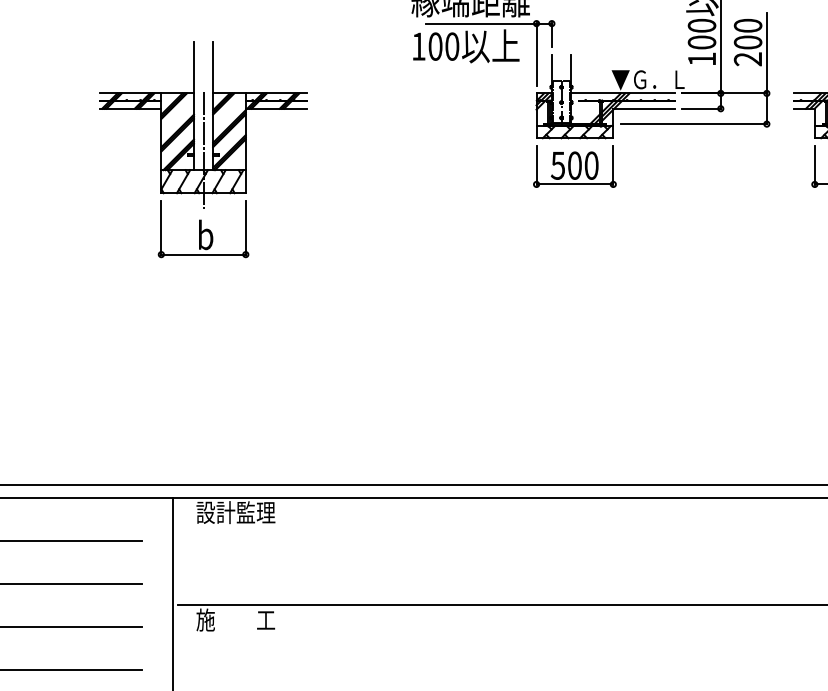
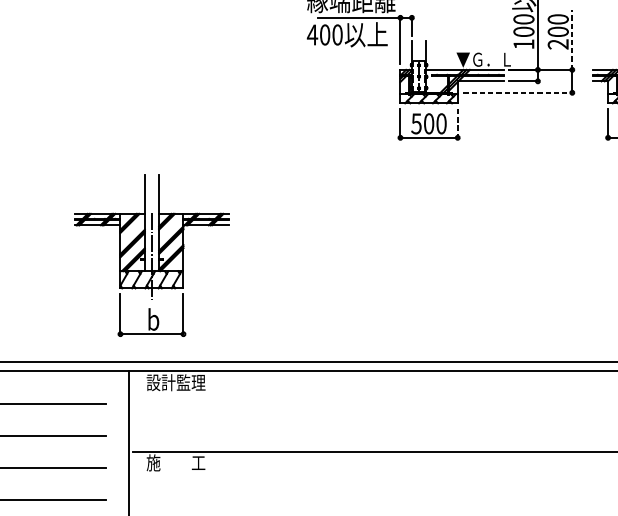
text: (418, 46) -> (312, 34), 100 -> 400
line: (766, 52) -> (572, 39), solid -> dashed
line: (694, 124) -> (518, 93), solid -> dashed
part: (203, 149) -> (151, 255), moved
line: (613, 165) -> (457, 123), solid -> dashed

